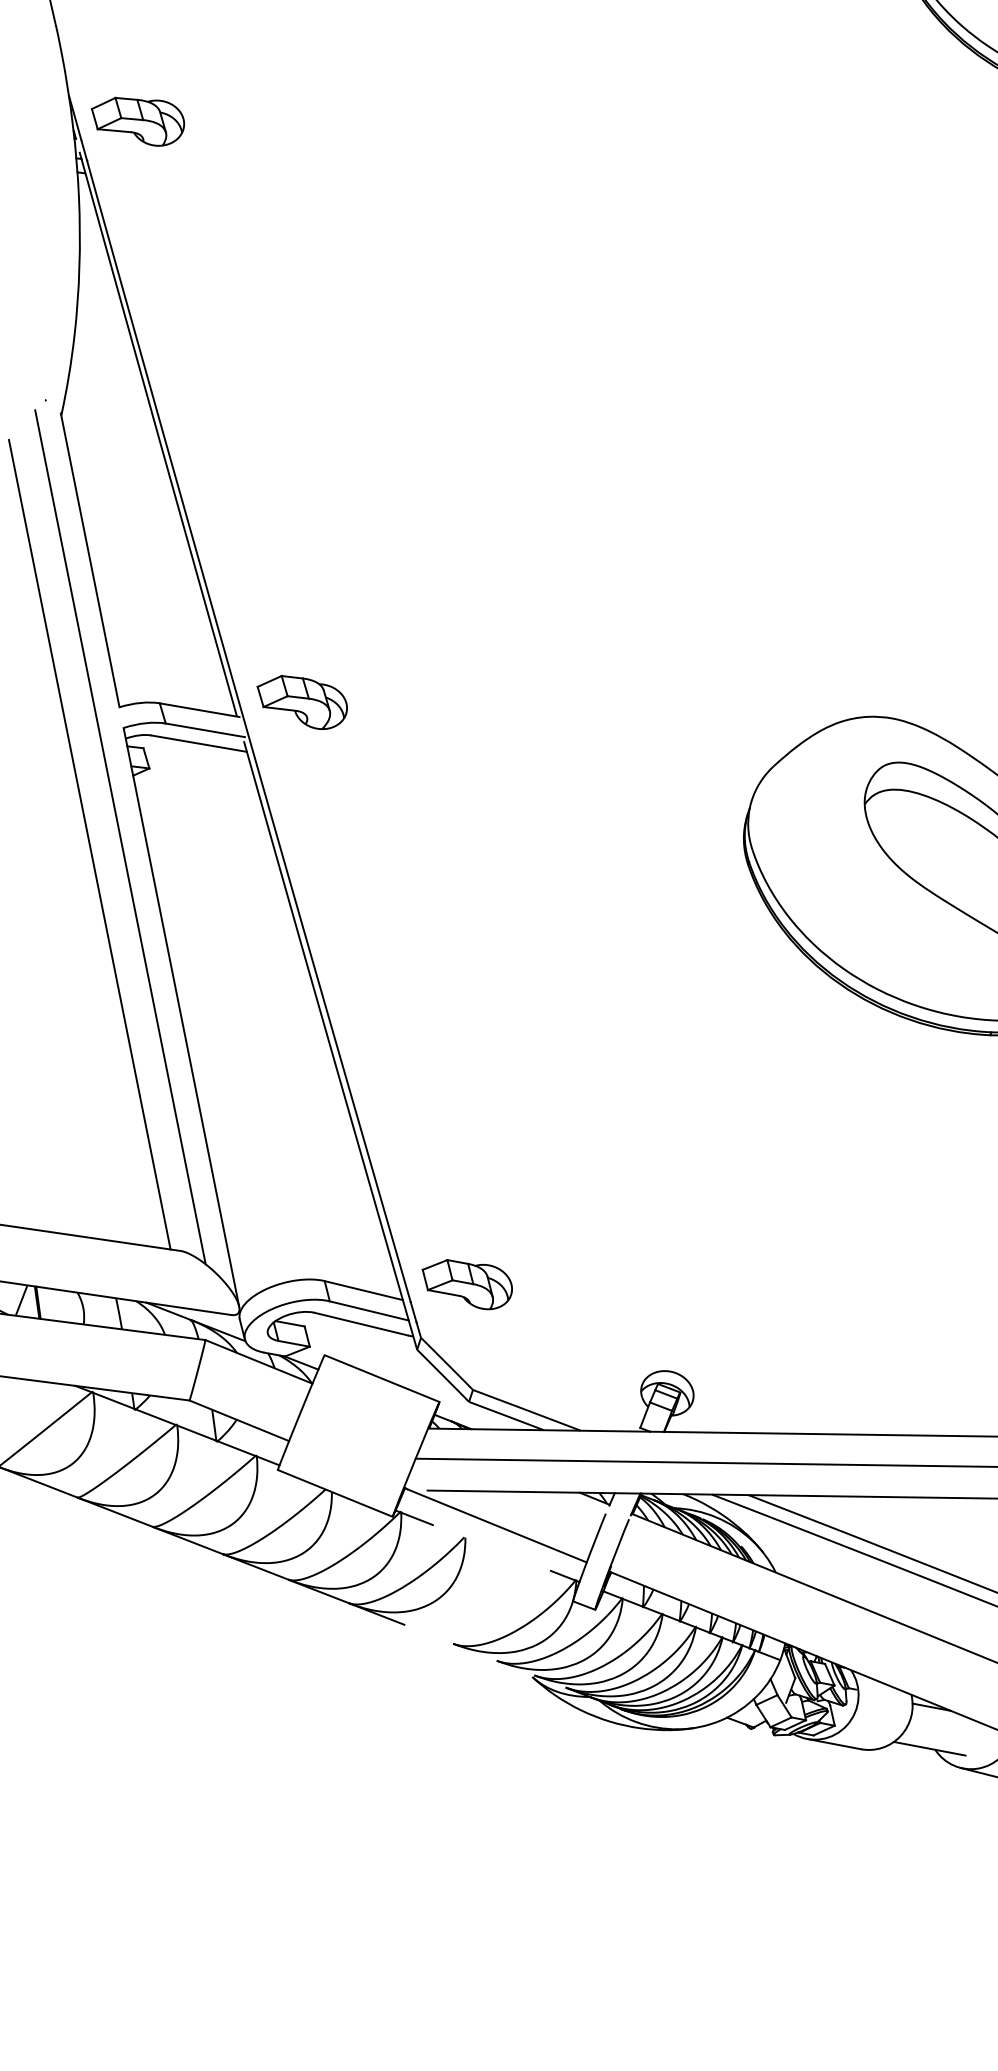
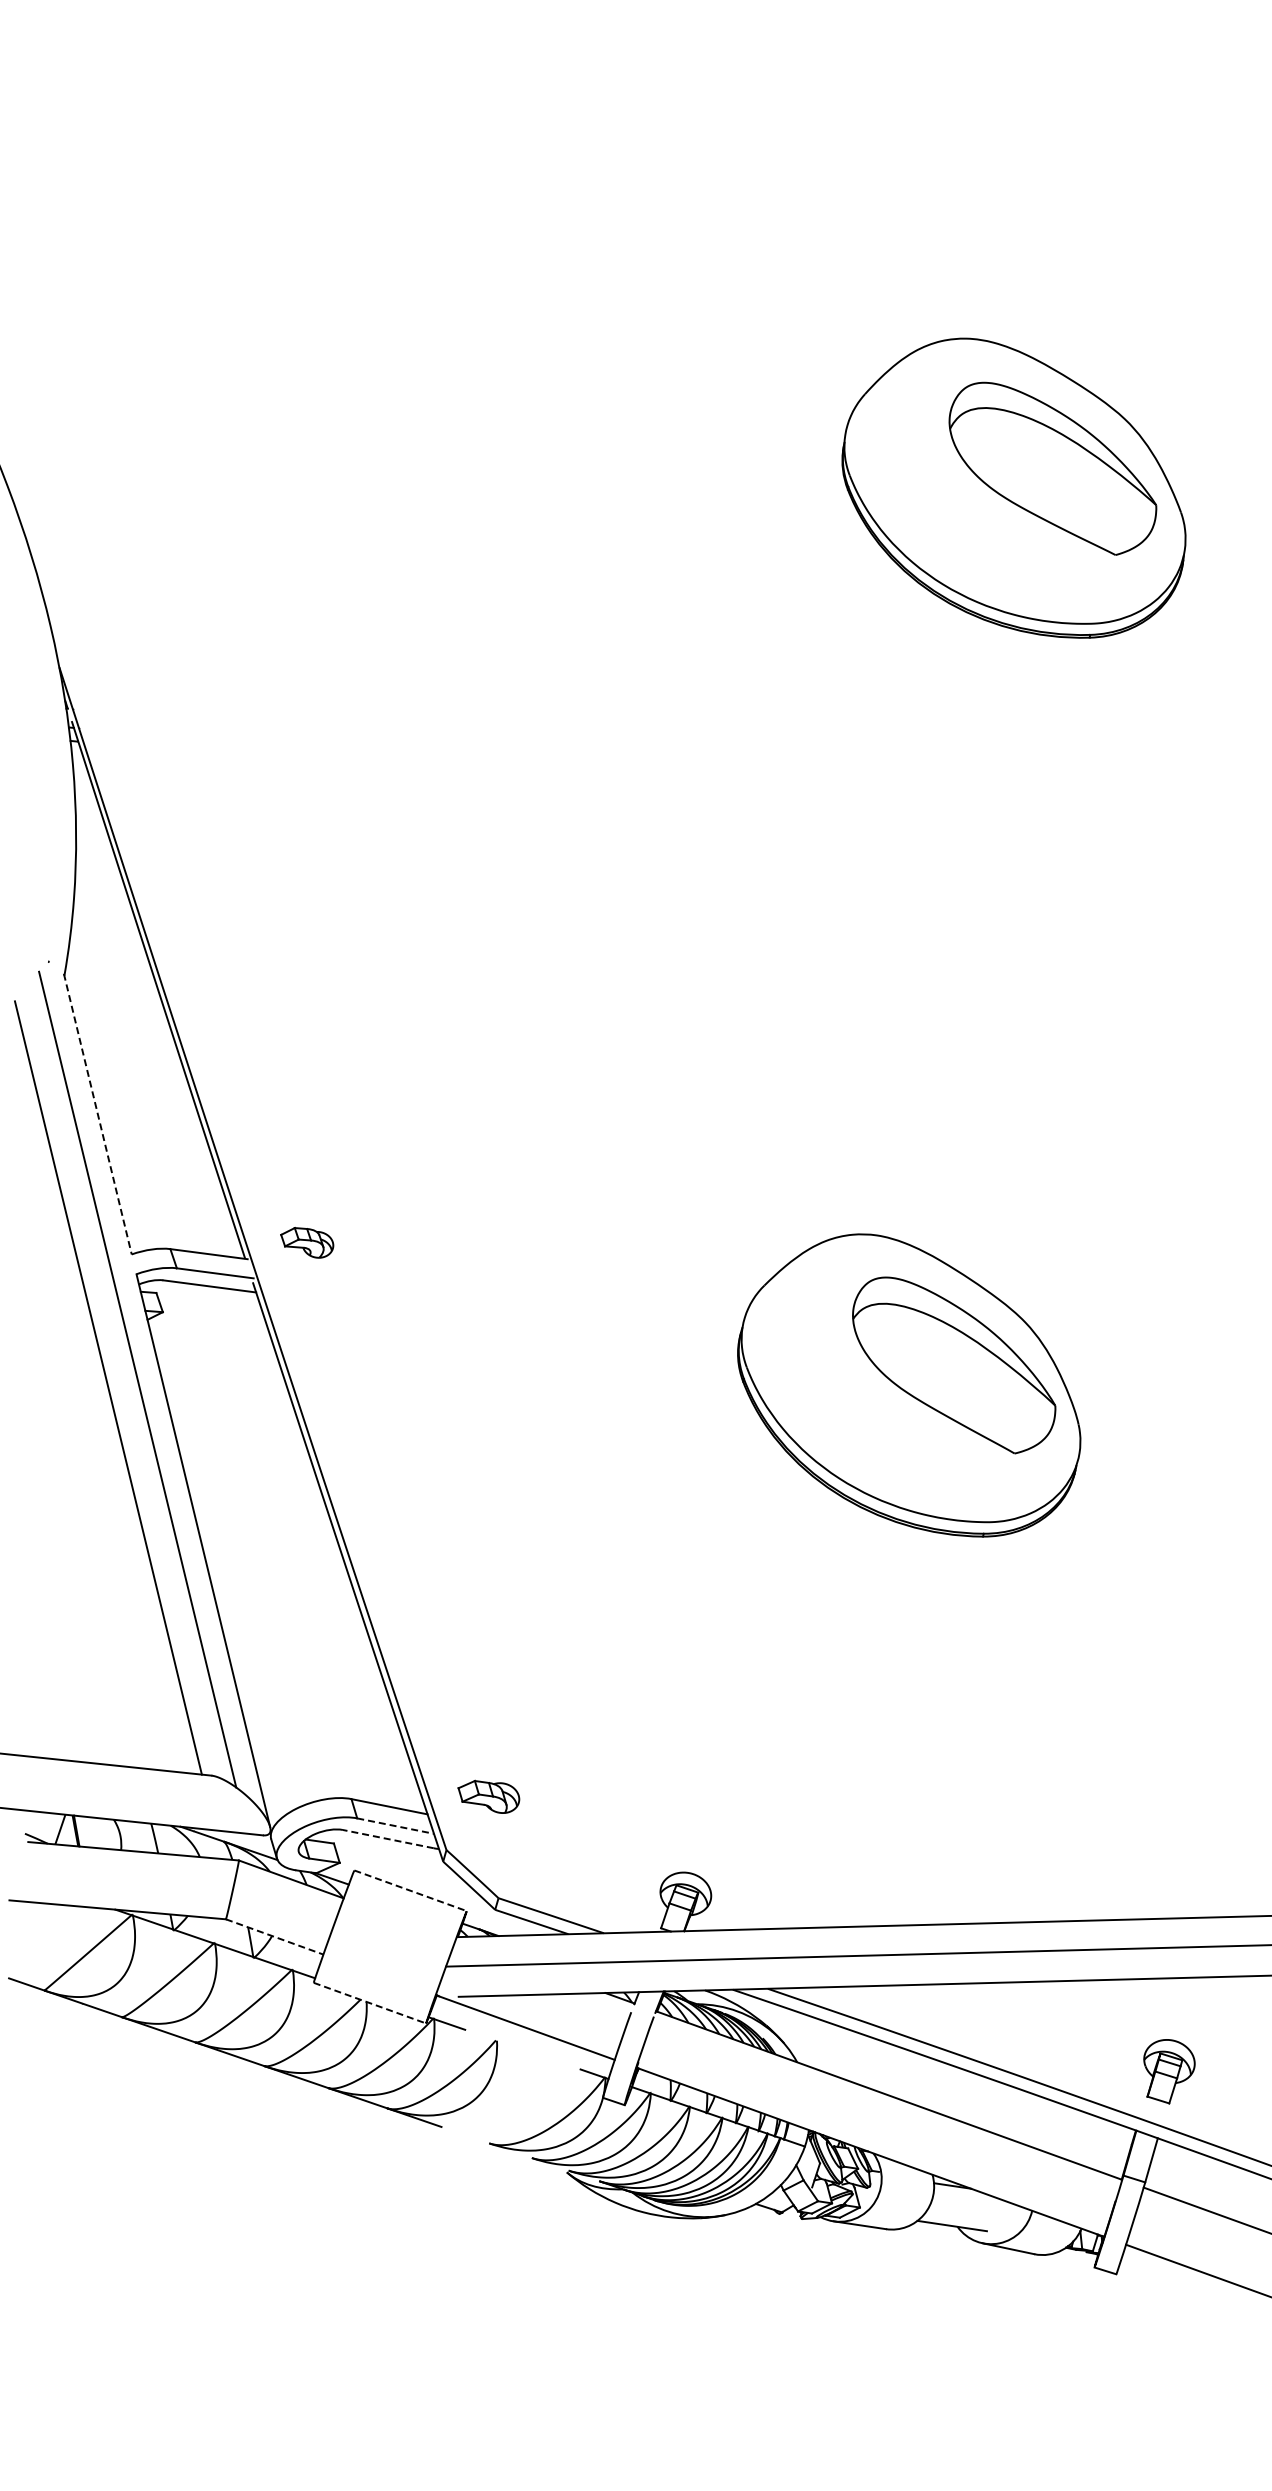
part: (137, 121) -> (126, 689), removed
line: (89, 560) -> (97, 1114), solid -> dashed
part: (301, 702) -> (306, 1242), size x0.6
part: (466, 1284) -> (488, 1796), size x0.7
line: (370, 1311) -> (396, 1826), solid -> dashed
line: (360, 1324) -> (387, 1839), solid -> dashed
line: (382, 1378) -> (410, 1890), solid -> dashed
line: (239, 1420) -> (274, 1936), solid -> dashed
line: (334, 1493) -> (369, 2003), solid -> dashed

